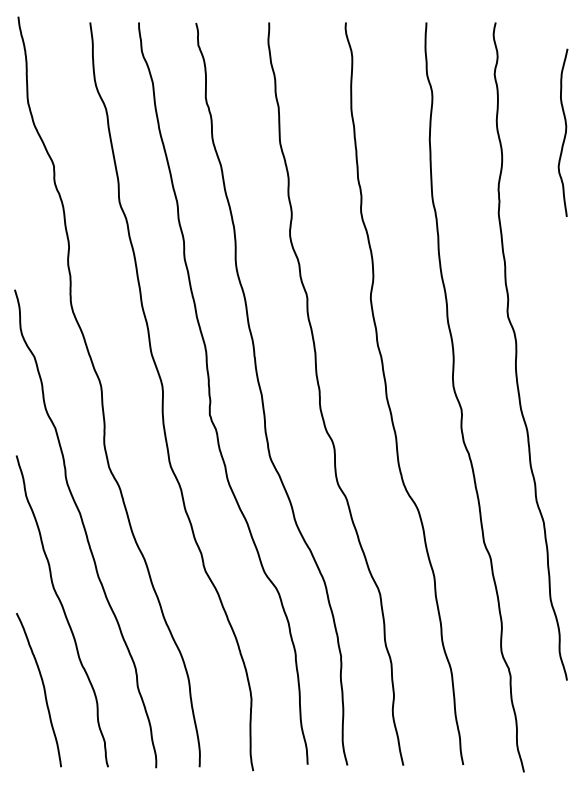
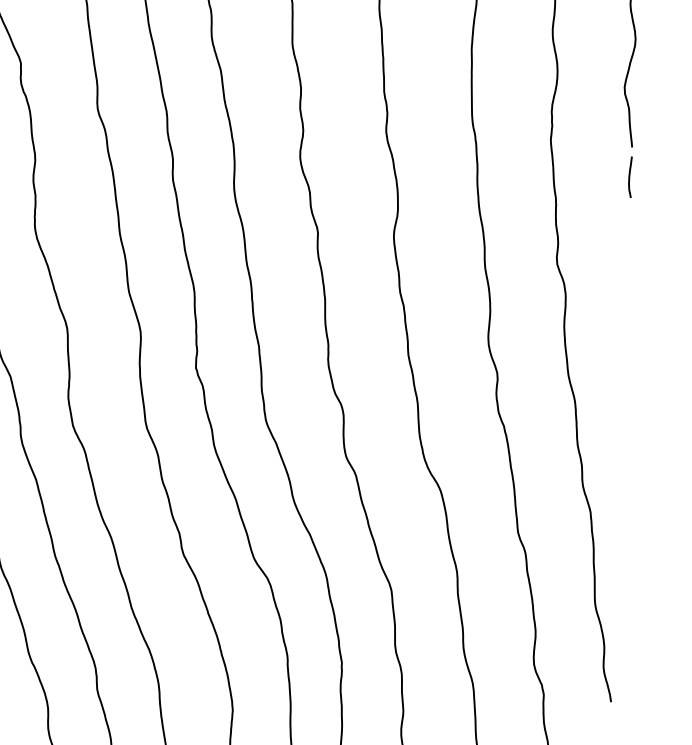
curve: (566, 241) -> (630, 176), added

